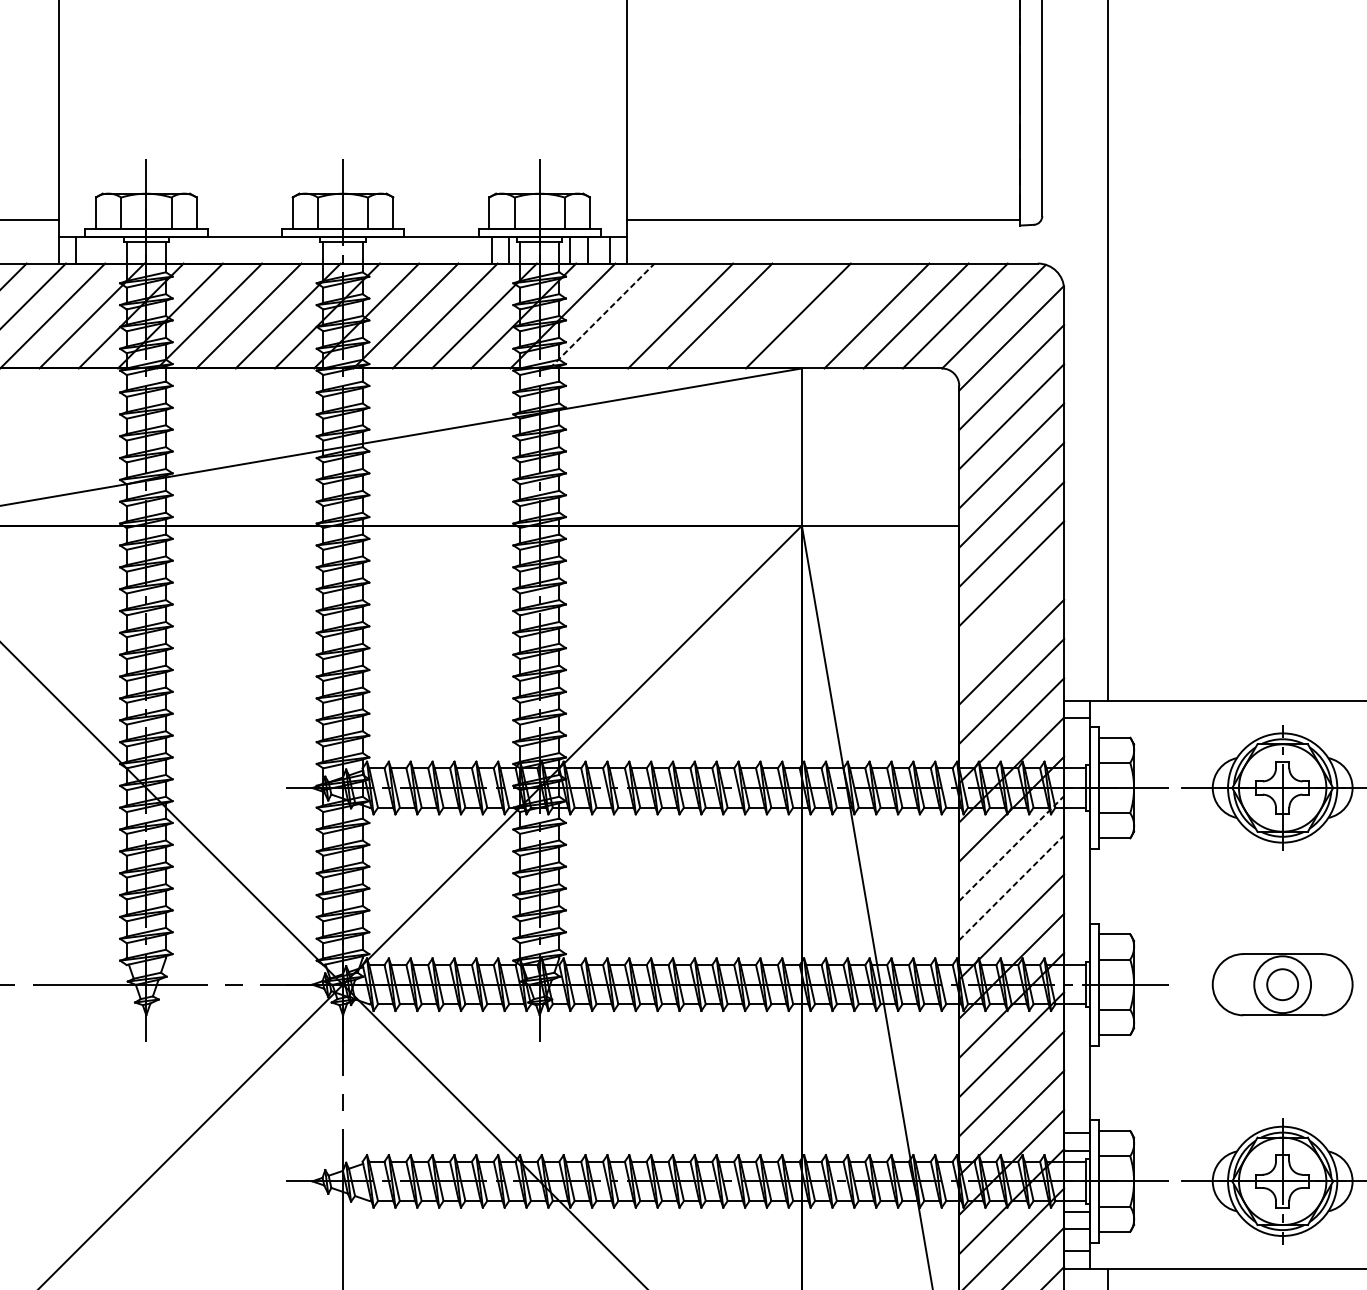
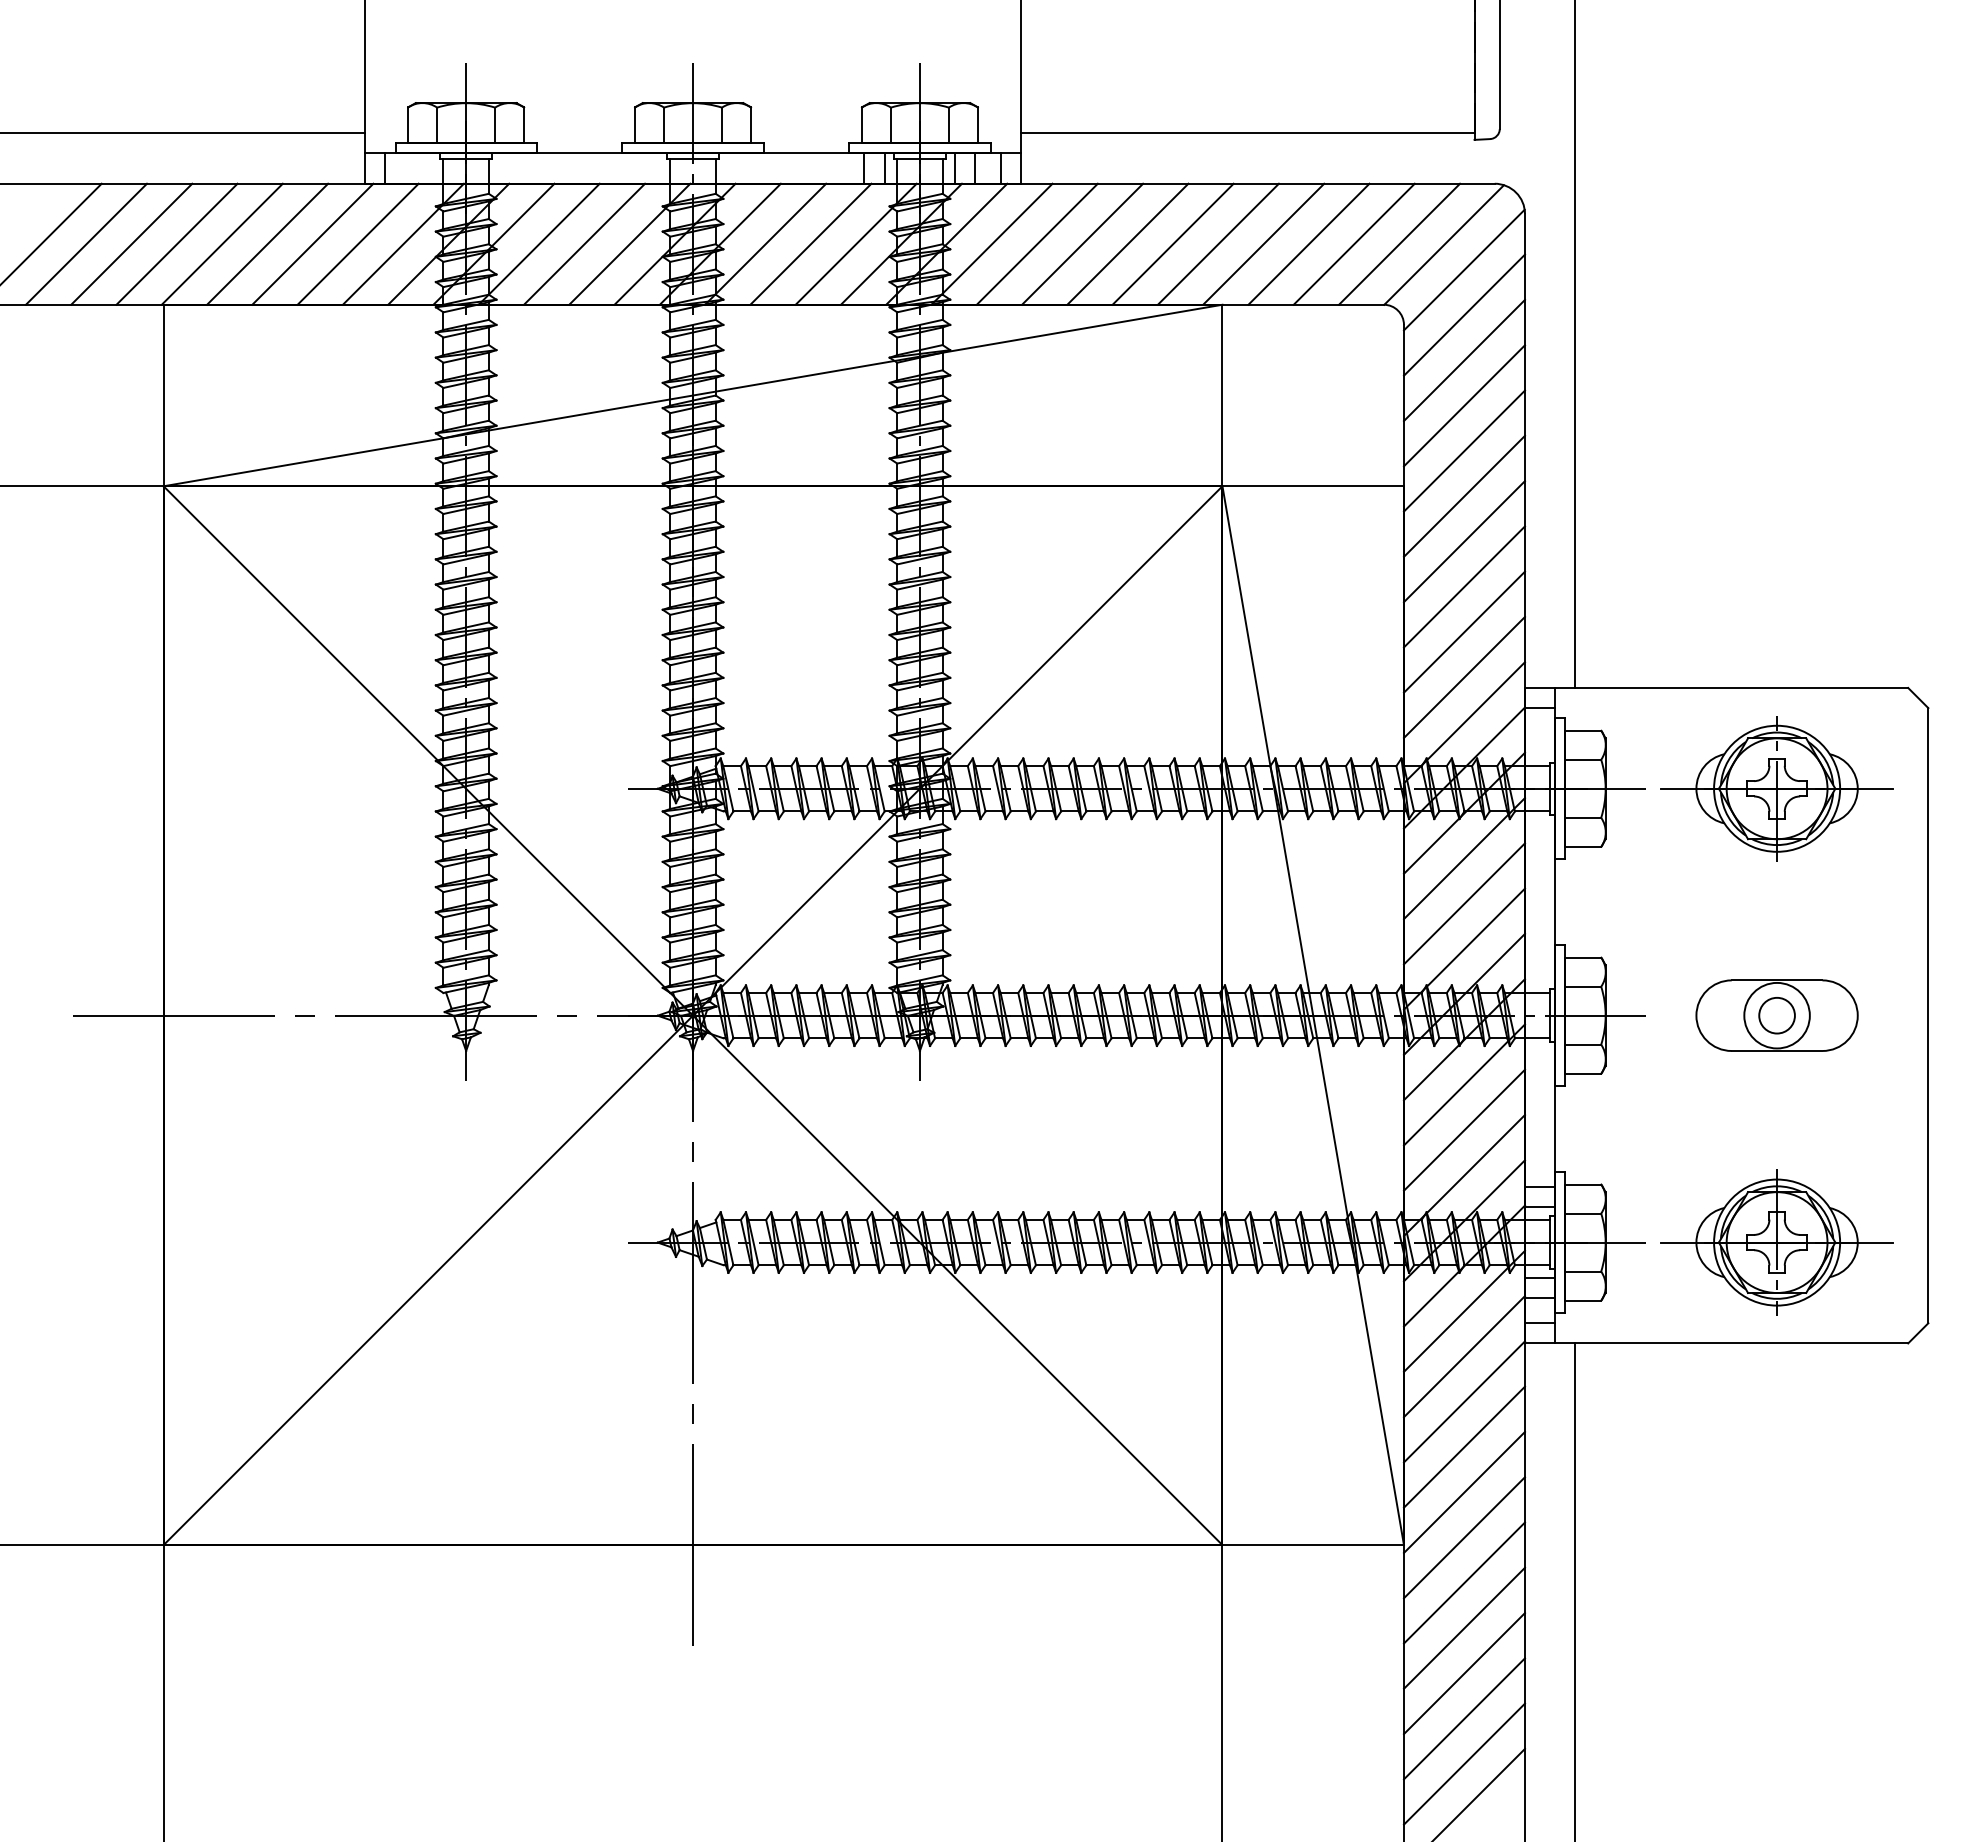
line: (640, 315) -> (1036, 243), added
line: (758, 315) -> (1172, 243), added
line: (837, 315) -> (1263, 243), added
line: (602, 316) -> (992, 244), dashed -> solid
line: (1010, 612) -> (1463, 586), added
line: (1011, 848) -> (1464, 858), dashed -> solid
line: (1011, 887) -> (1464, 903), dashed -> solid

